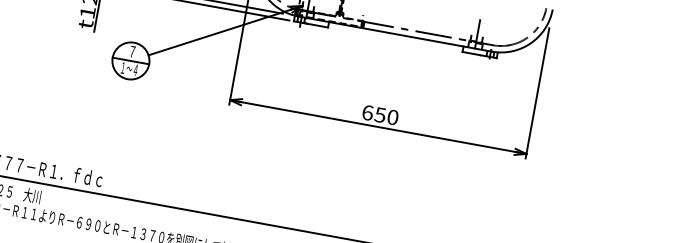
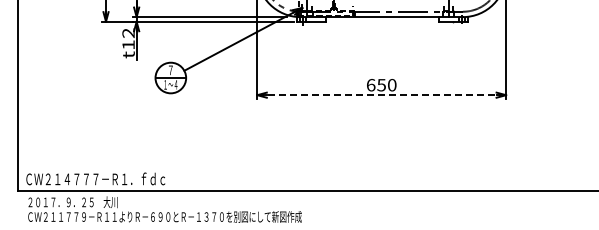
line: (379, 127) -> (382, 95), solid -> dashed

